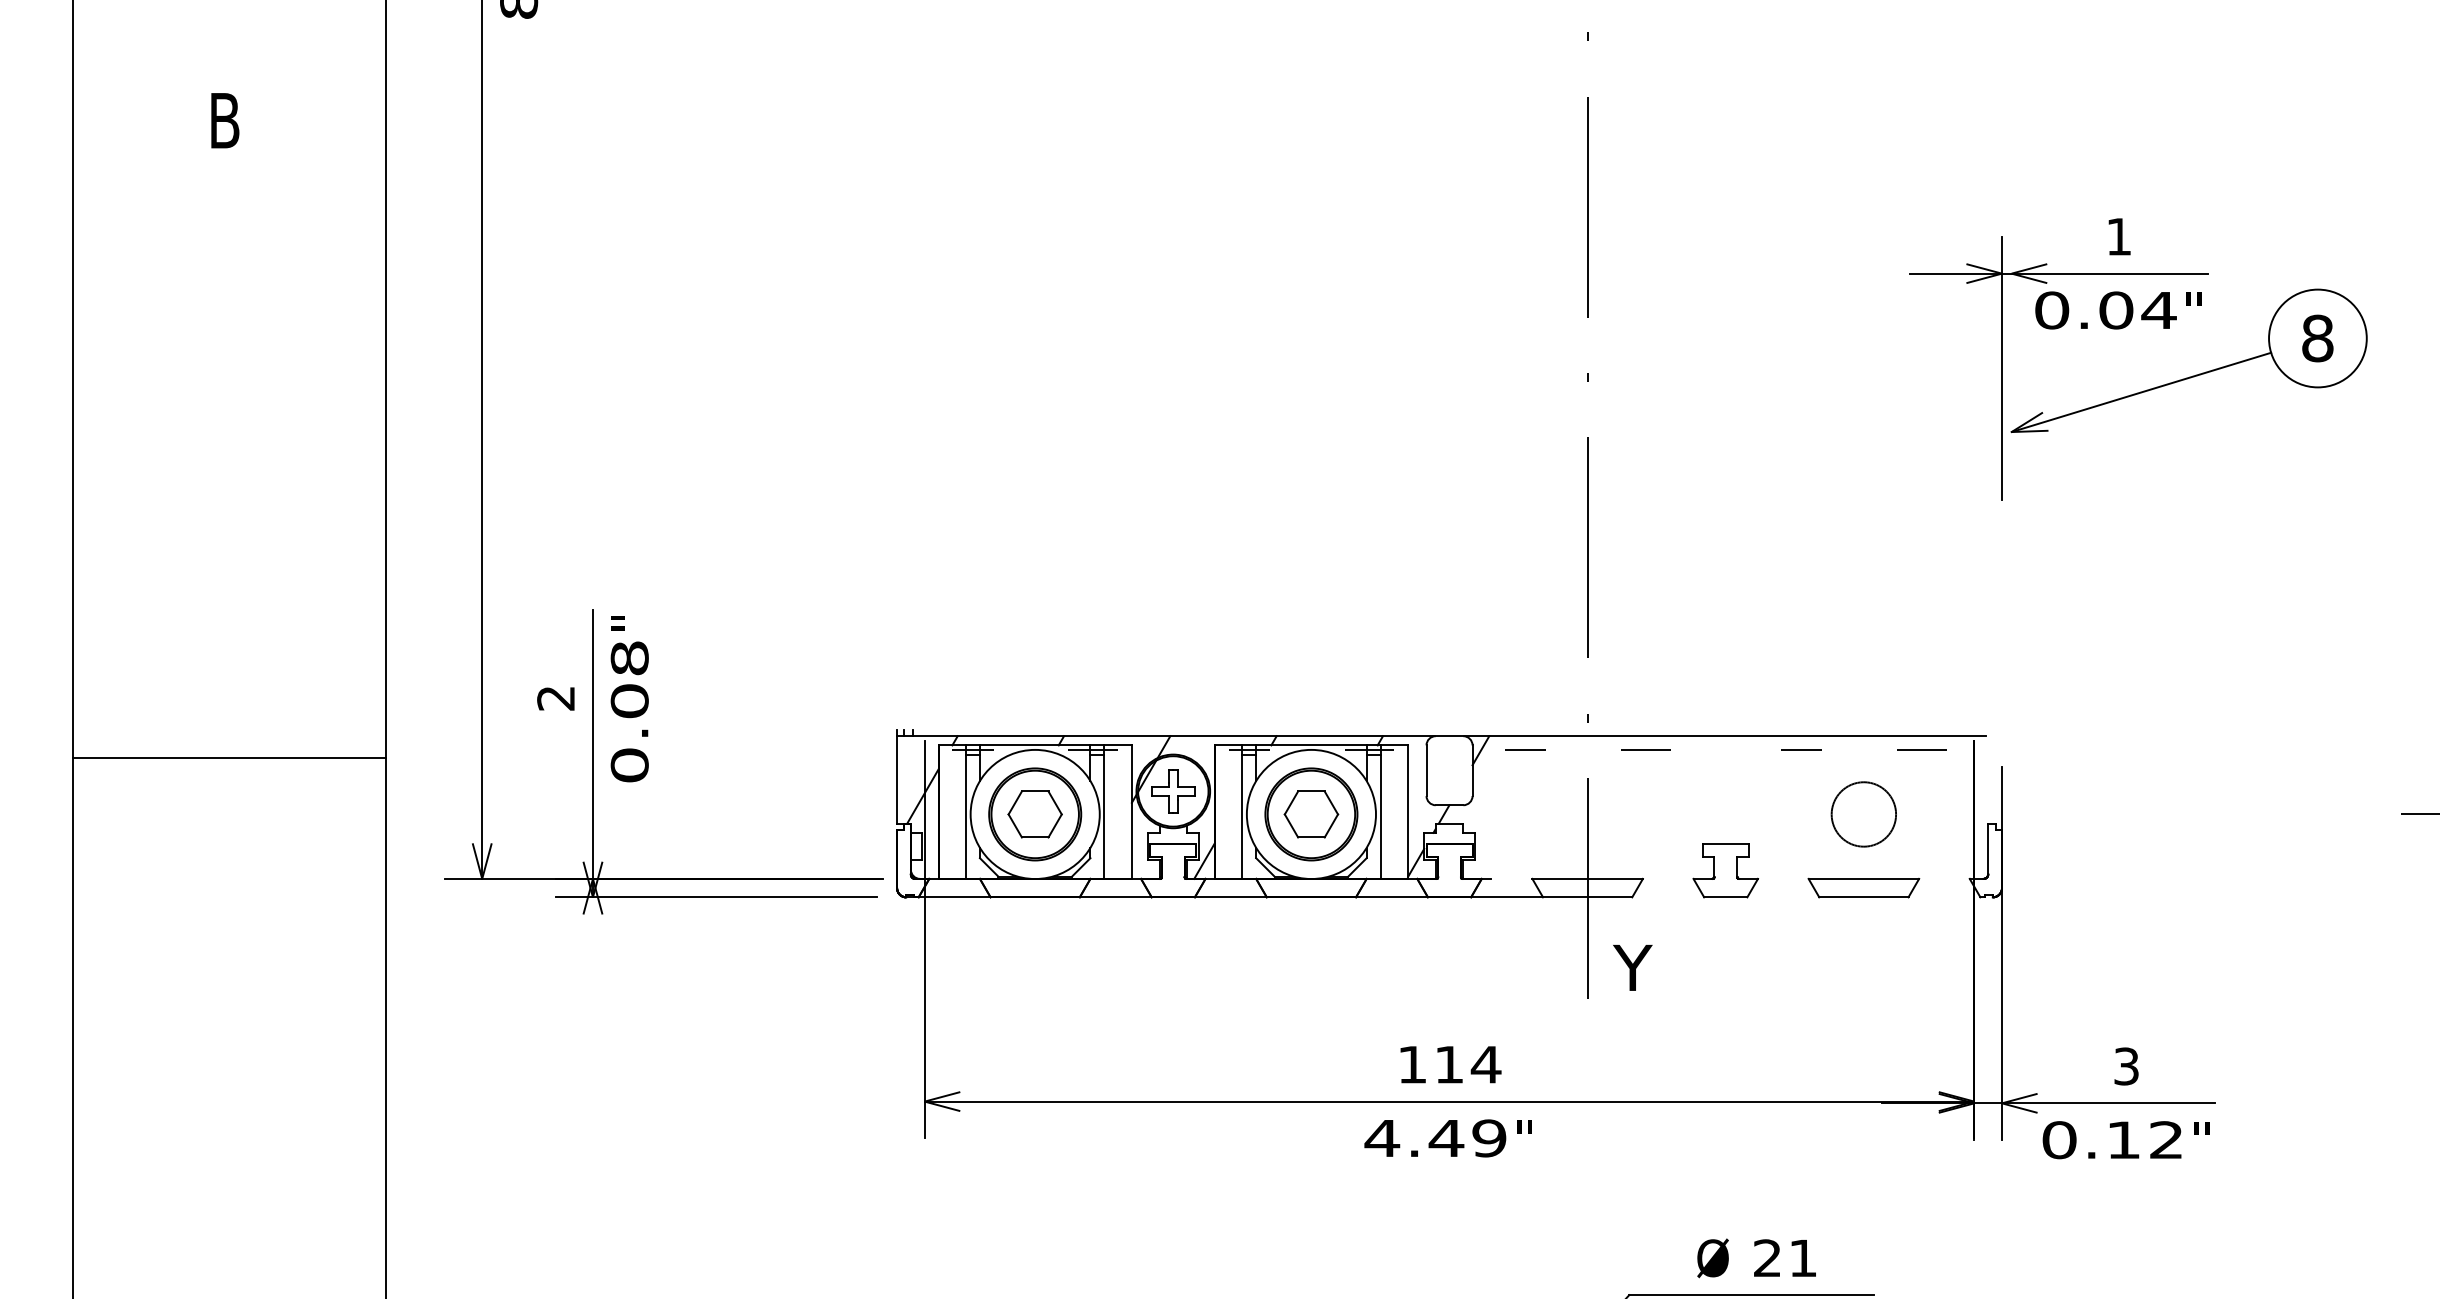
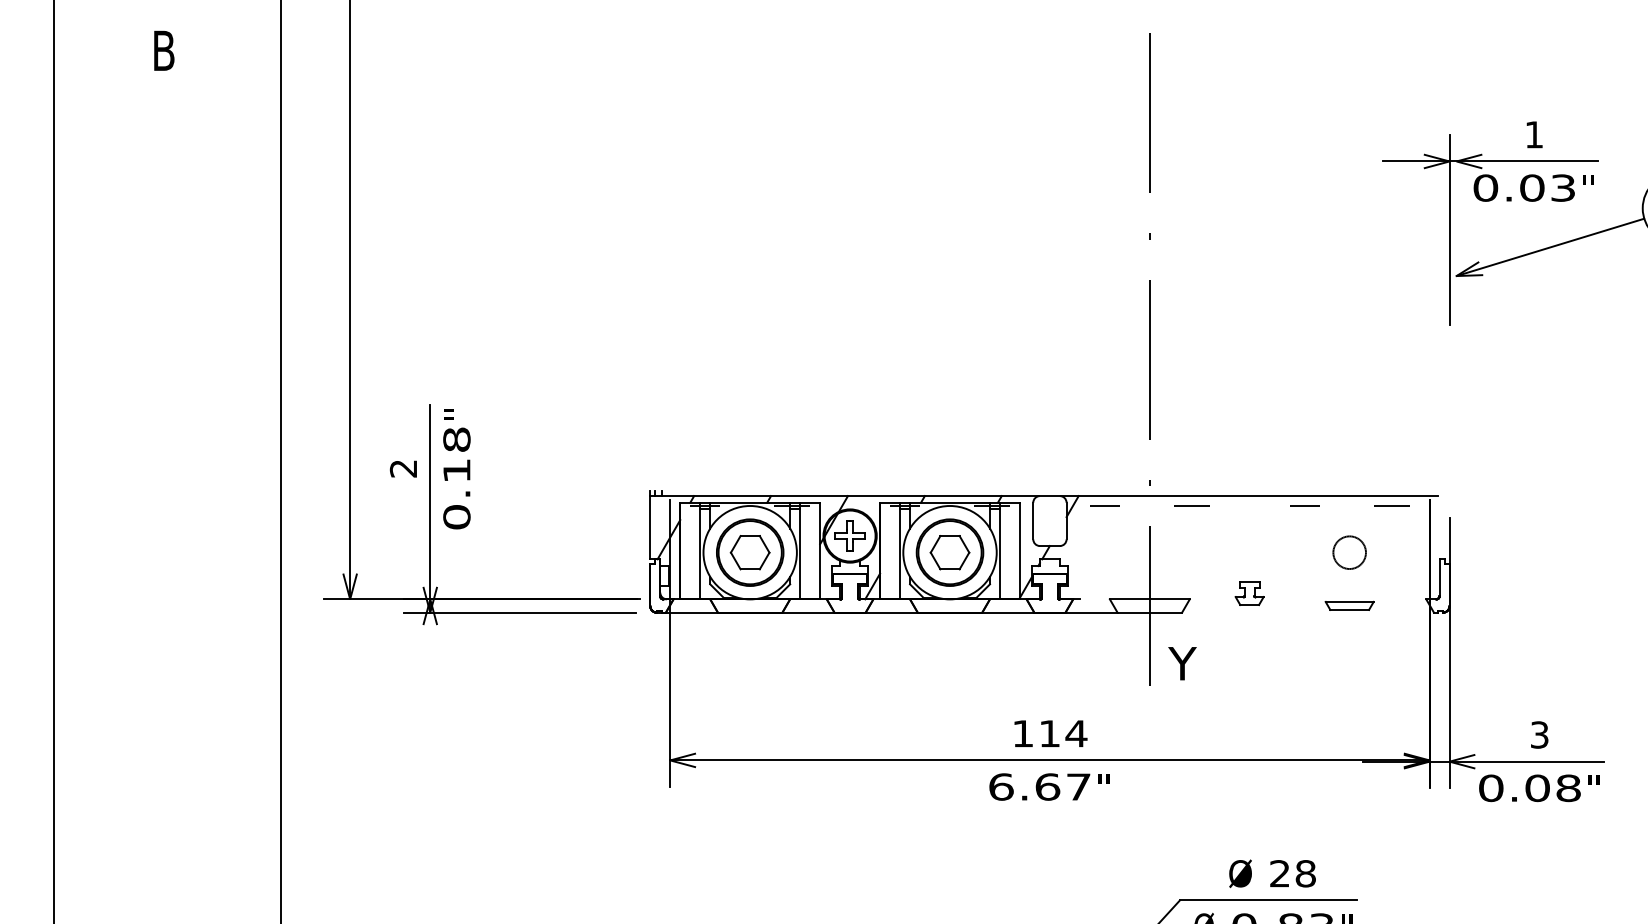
text: (2158, 310) -> (1562, 188), 0.04 -> 0.03
text: (629, 701) -> (456, 470), 0.08 -> 0.18
line: (229, 758) -> (167, 512), removed
circle: (1863, 814) -> (1349, 552), size x0.7
part: (1725, 870) -> (1249, 593), size x0.6
part: (1863, 887) -> (1349, 605), size x0.6
text: (1435, 1138) -> (1039, 787), 4.49 -> 6.67
text: (2145, 1140) -> (1553, 788), 0.12 -> 0.08
text: (1803, 1258) -> (1305, 873), 21 -> 28

